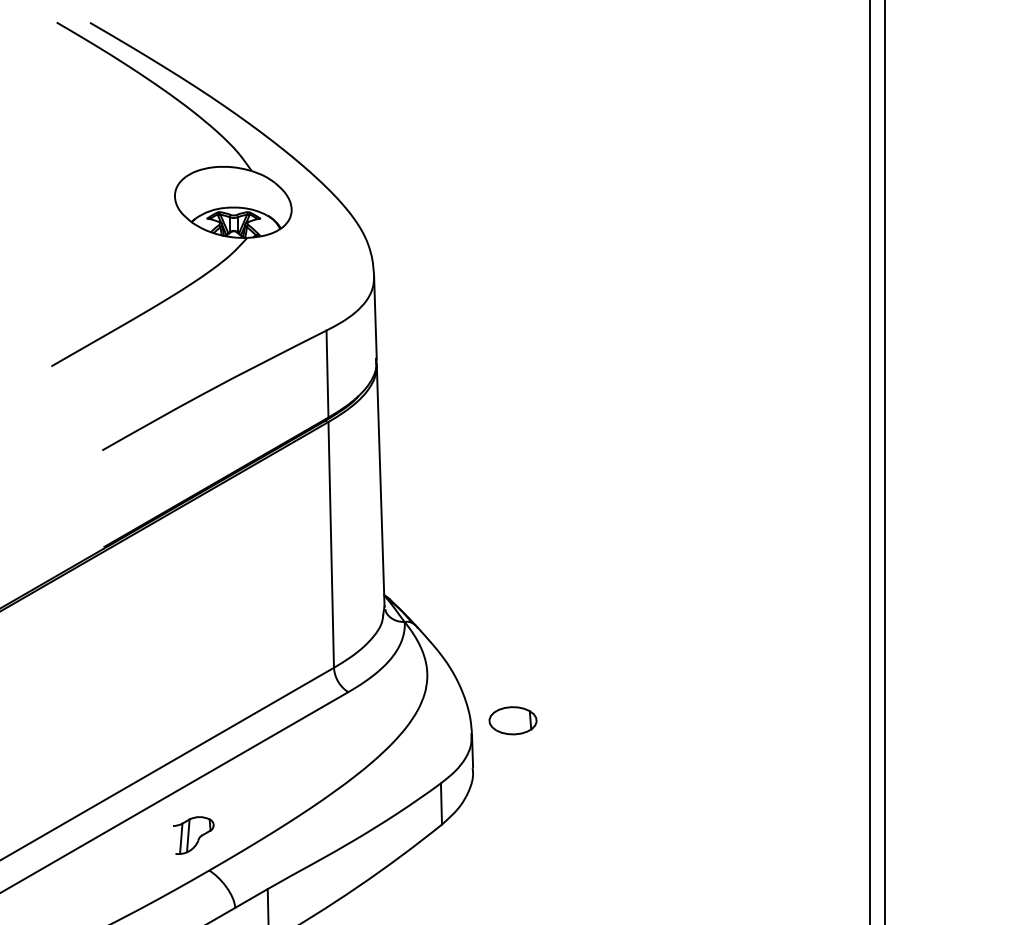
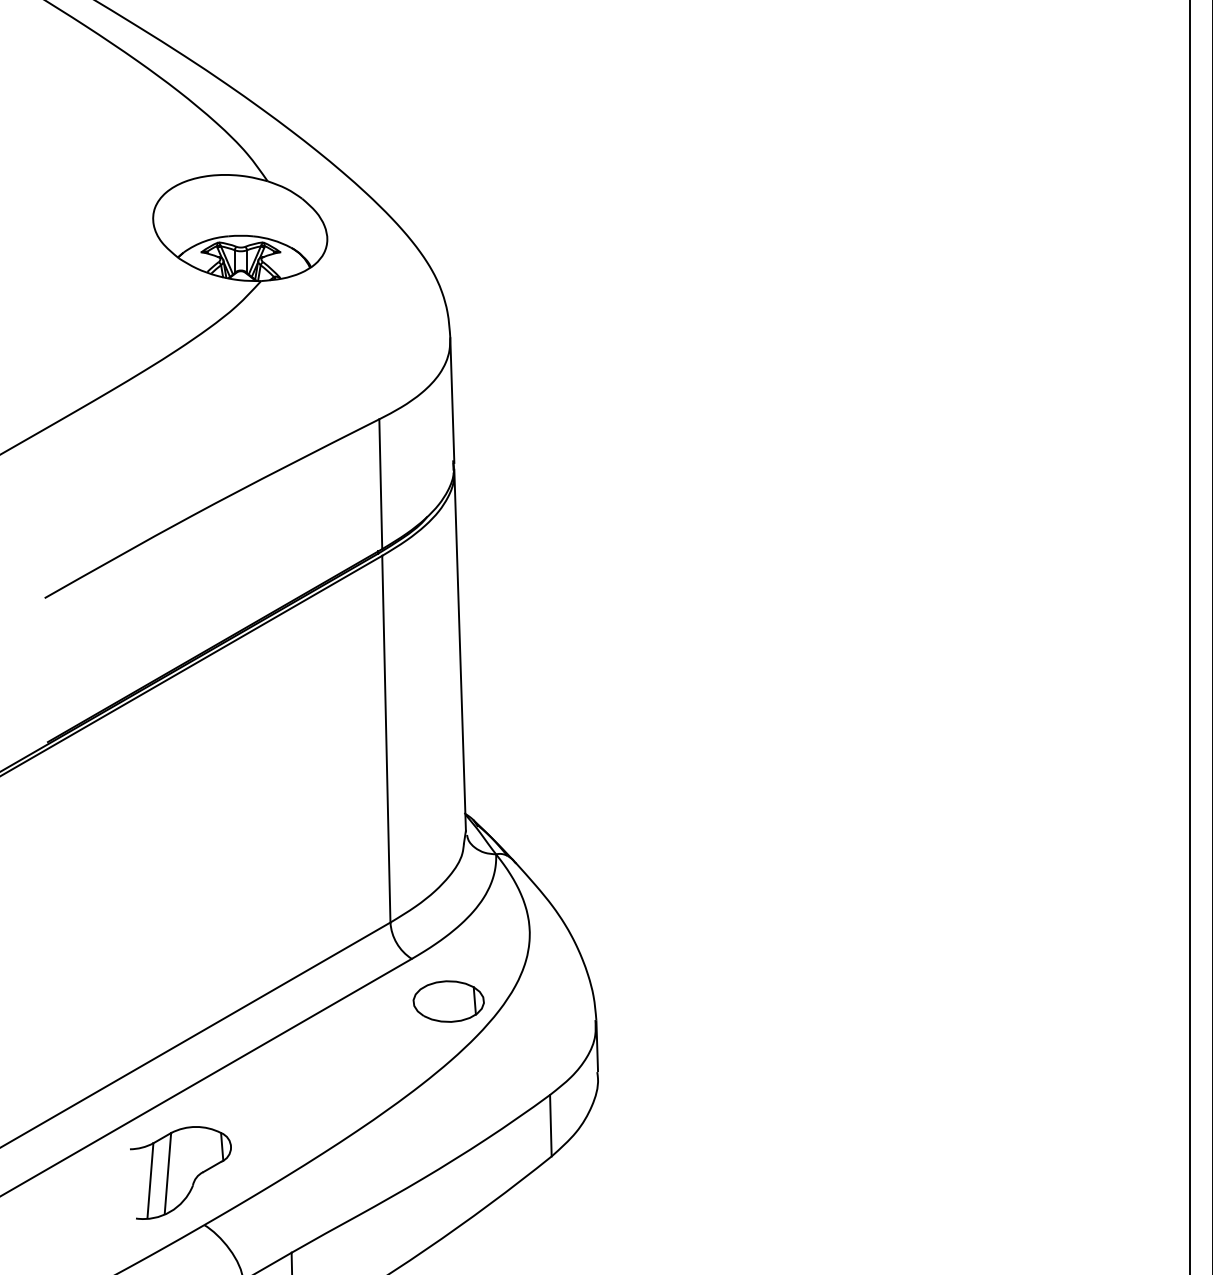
part: (512, 720) -> (447, 1001), moved
part: (193, 835) -> (180, 1172), size x1.67

